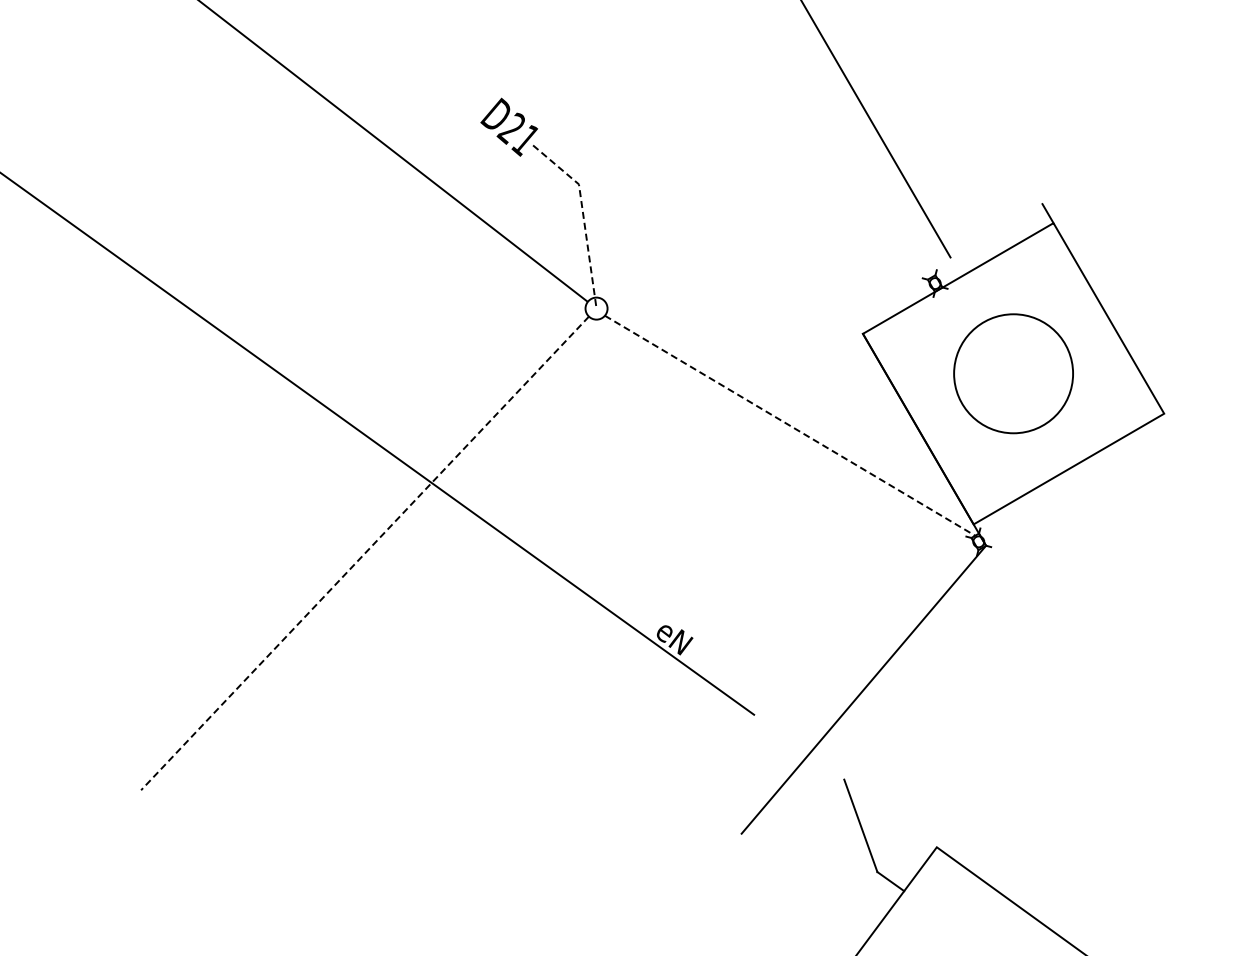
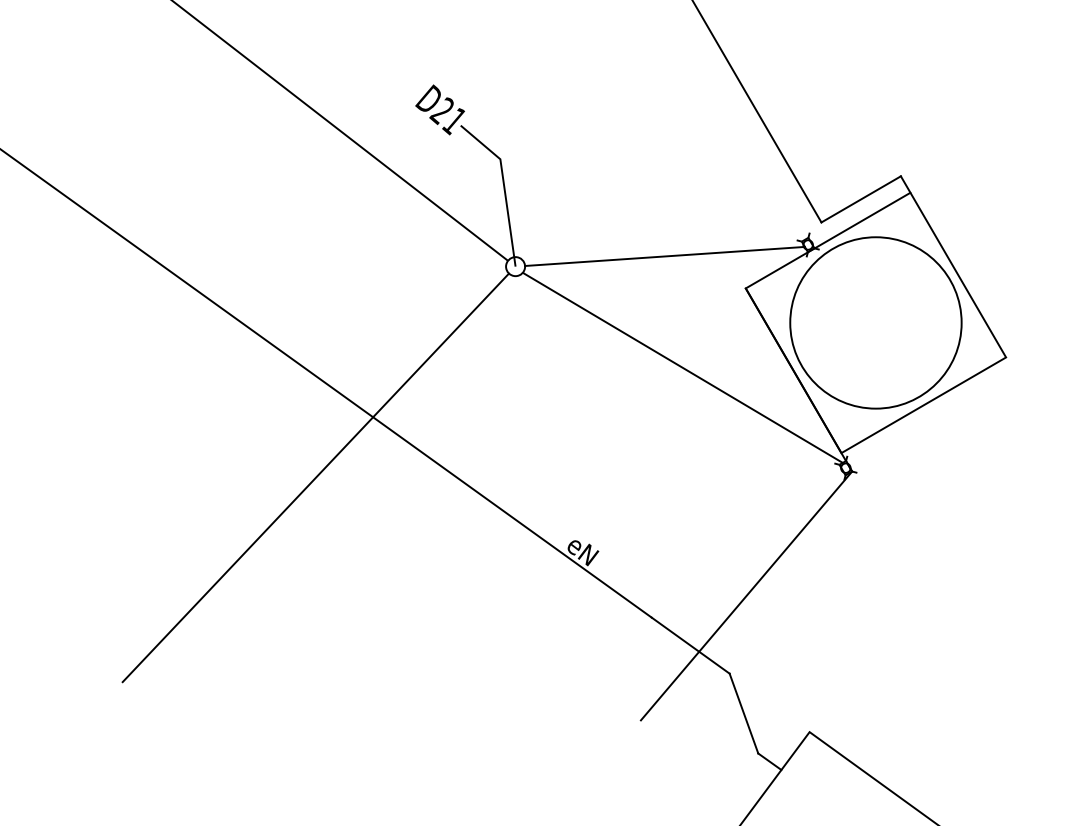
line: (583, 215) -> (504, 186), dashed -> solid
line: (996, 230) -> (861, 199), added
line: (769, 296) -> (665, 256), added
circle: (1013, 373) -> (875, 322), size x1.67
line: (790, 426) -> (683, 368), dashed -> solid
line: (365, 553) -> (315, 478), dashed -> solid
line: (799, 746) -> (690, 645), added

